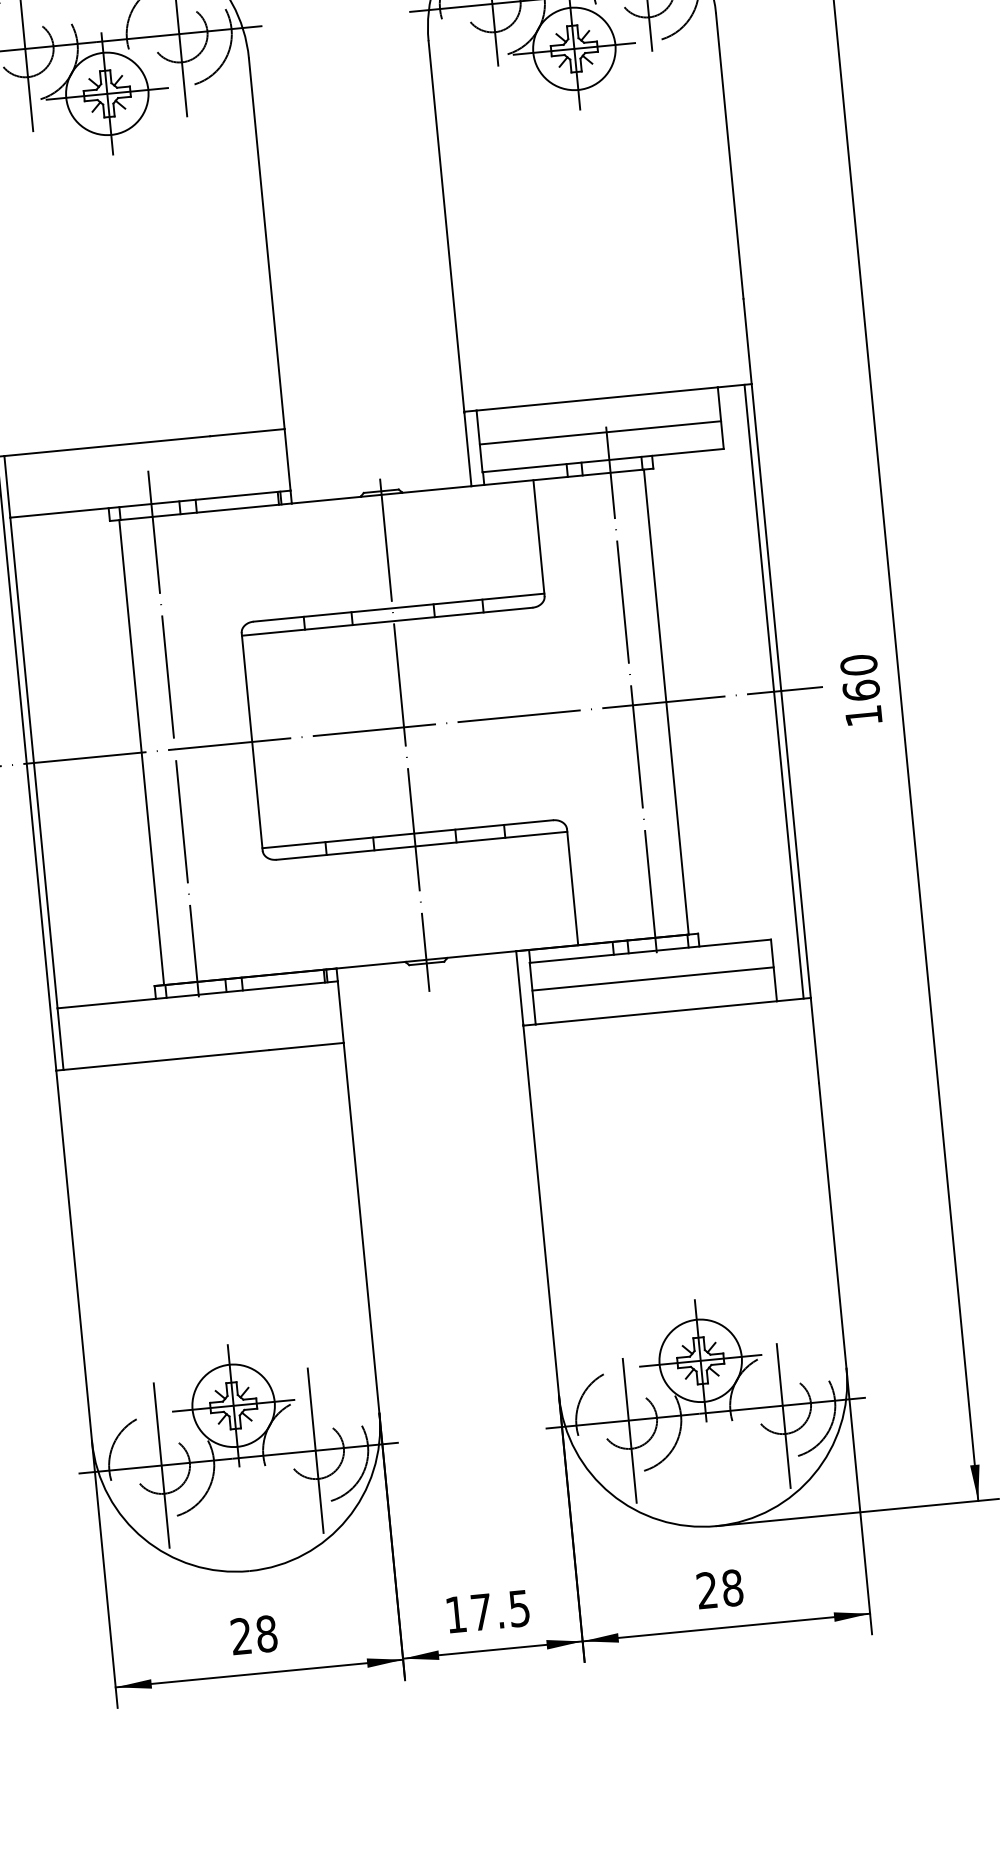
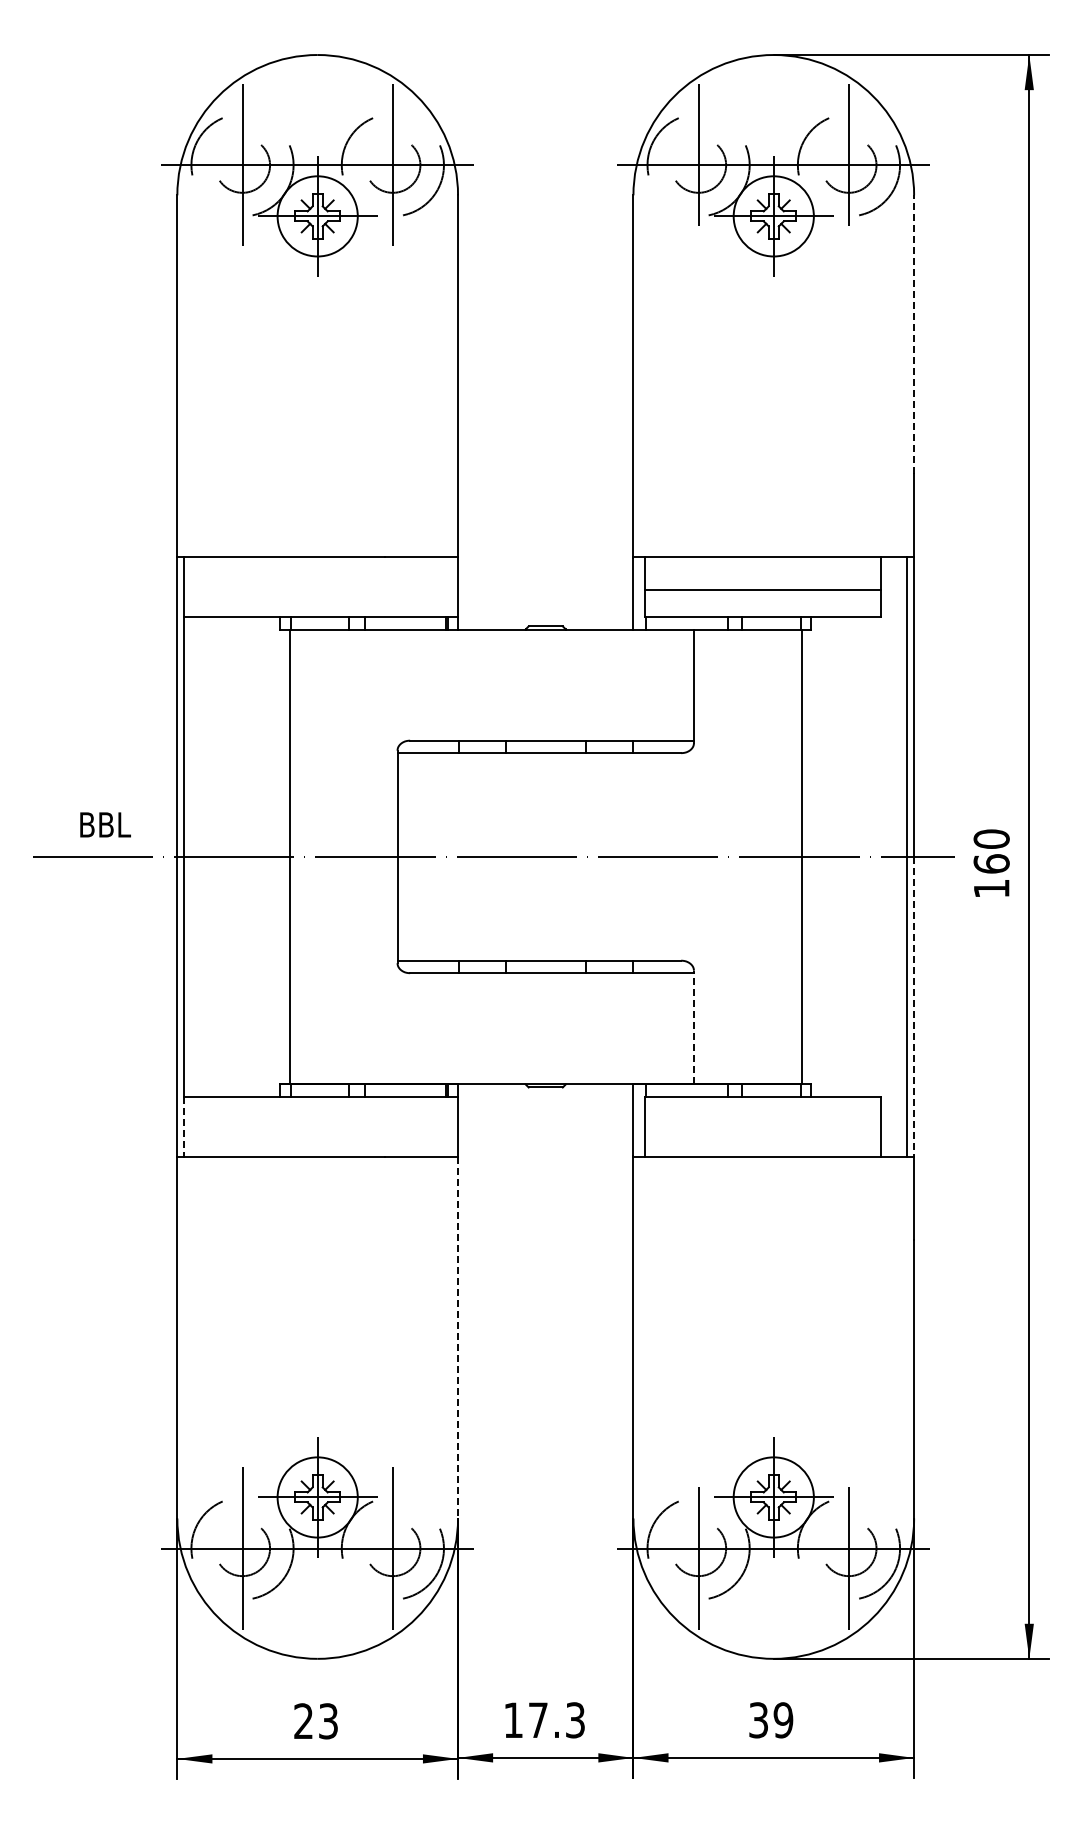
line: (730, 155) -> (914, 334), solid -> dashed
line: (631, 689) -> (769, 841), removed
line: (173, 733) -> (322, 841), removed
line: (404, 735) -> (545, 864), removed
line: (796, 844) -> (914, 1006), solid -> dashed
line: (572, 887) -> (693, 1027), solid -> dashed
line: (653, 978) -> (763, 1123), removed
line: (60, 1040) -> (184, 1127), solid -> dashed
line: (362, 1228) -> (458, 1337), solid -> dashed
text: (720, 1589) -> (771, 1720), 28 -> 39
text: (519, 1607) -> (575, 1719), 17.5 -> 17.3
text: (266, 1634) -> (328, 1721), 28 -> 23

